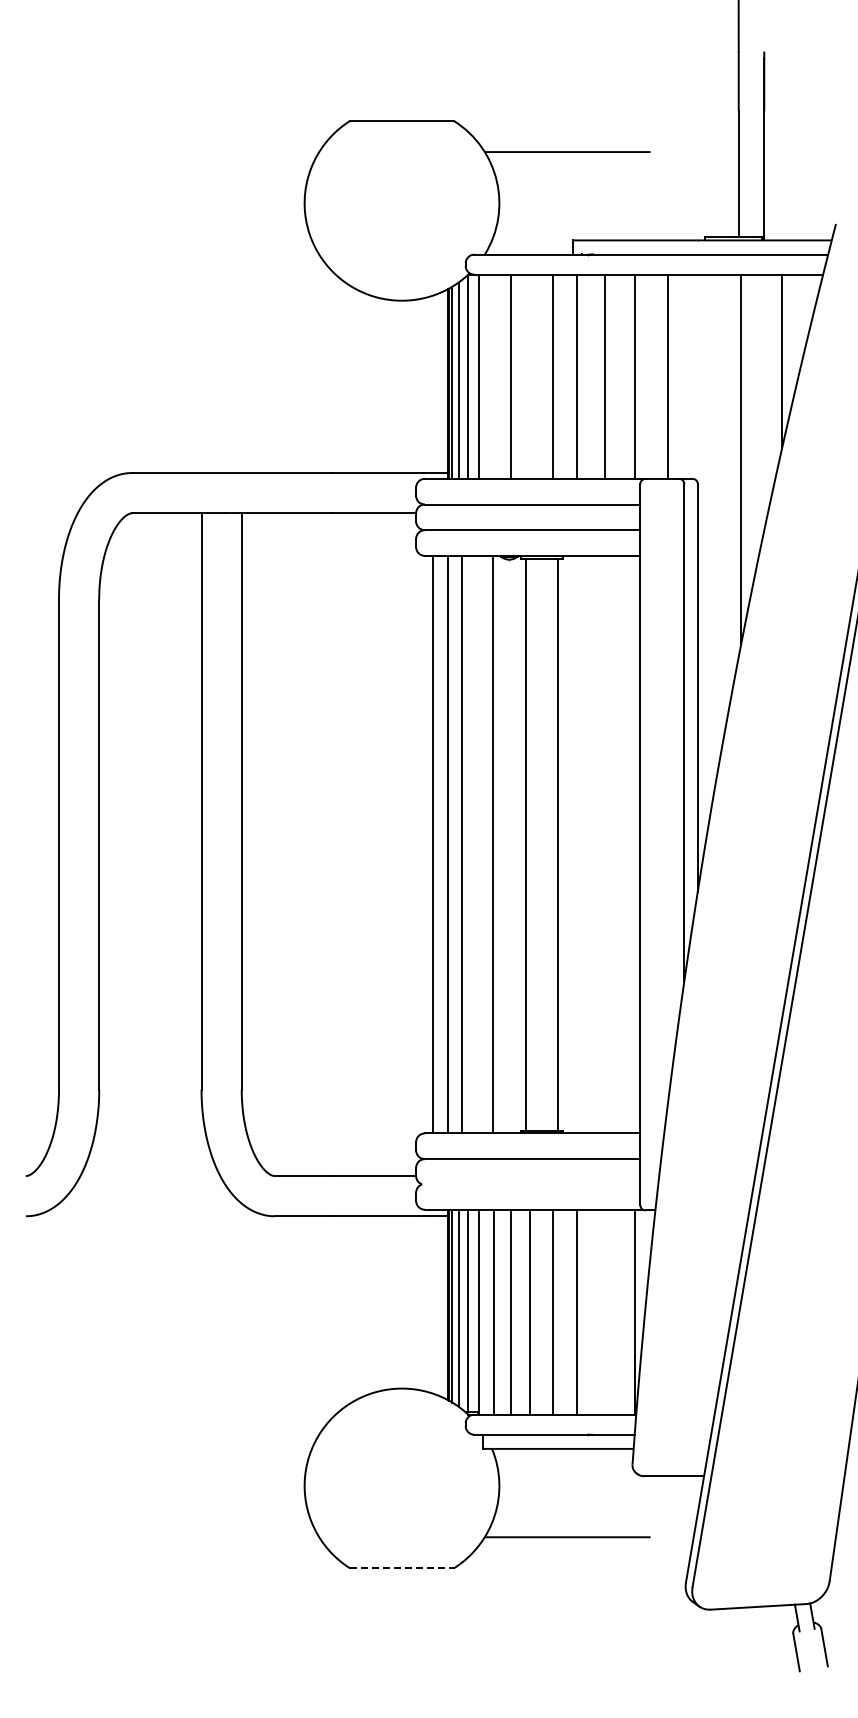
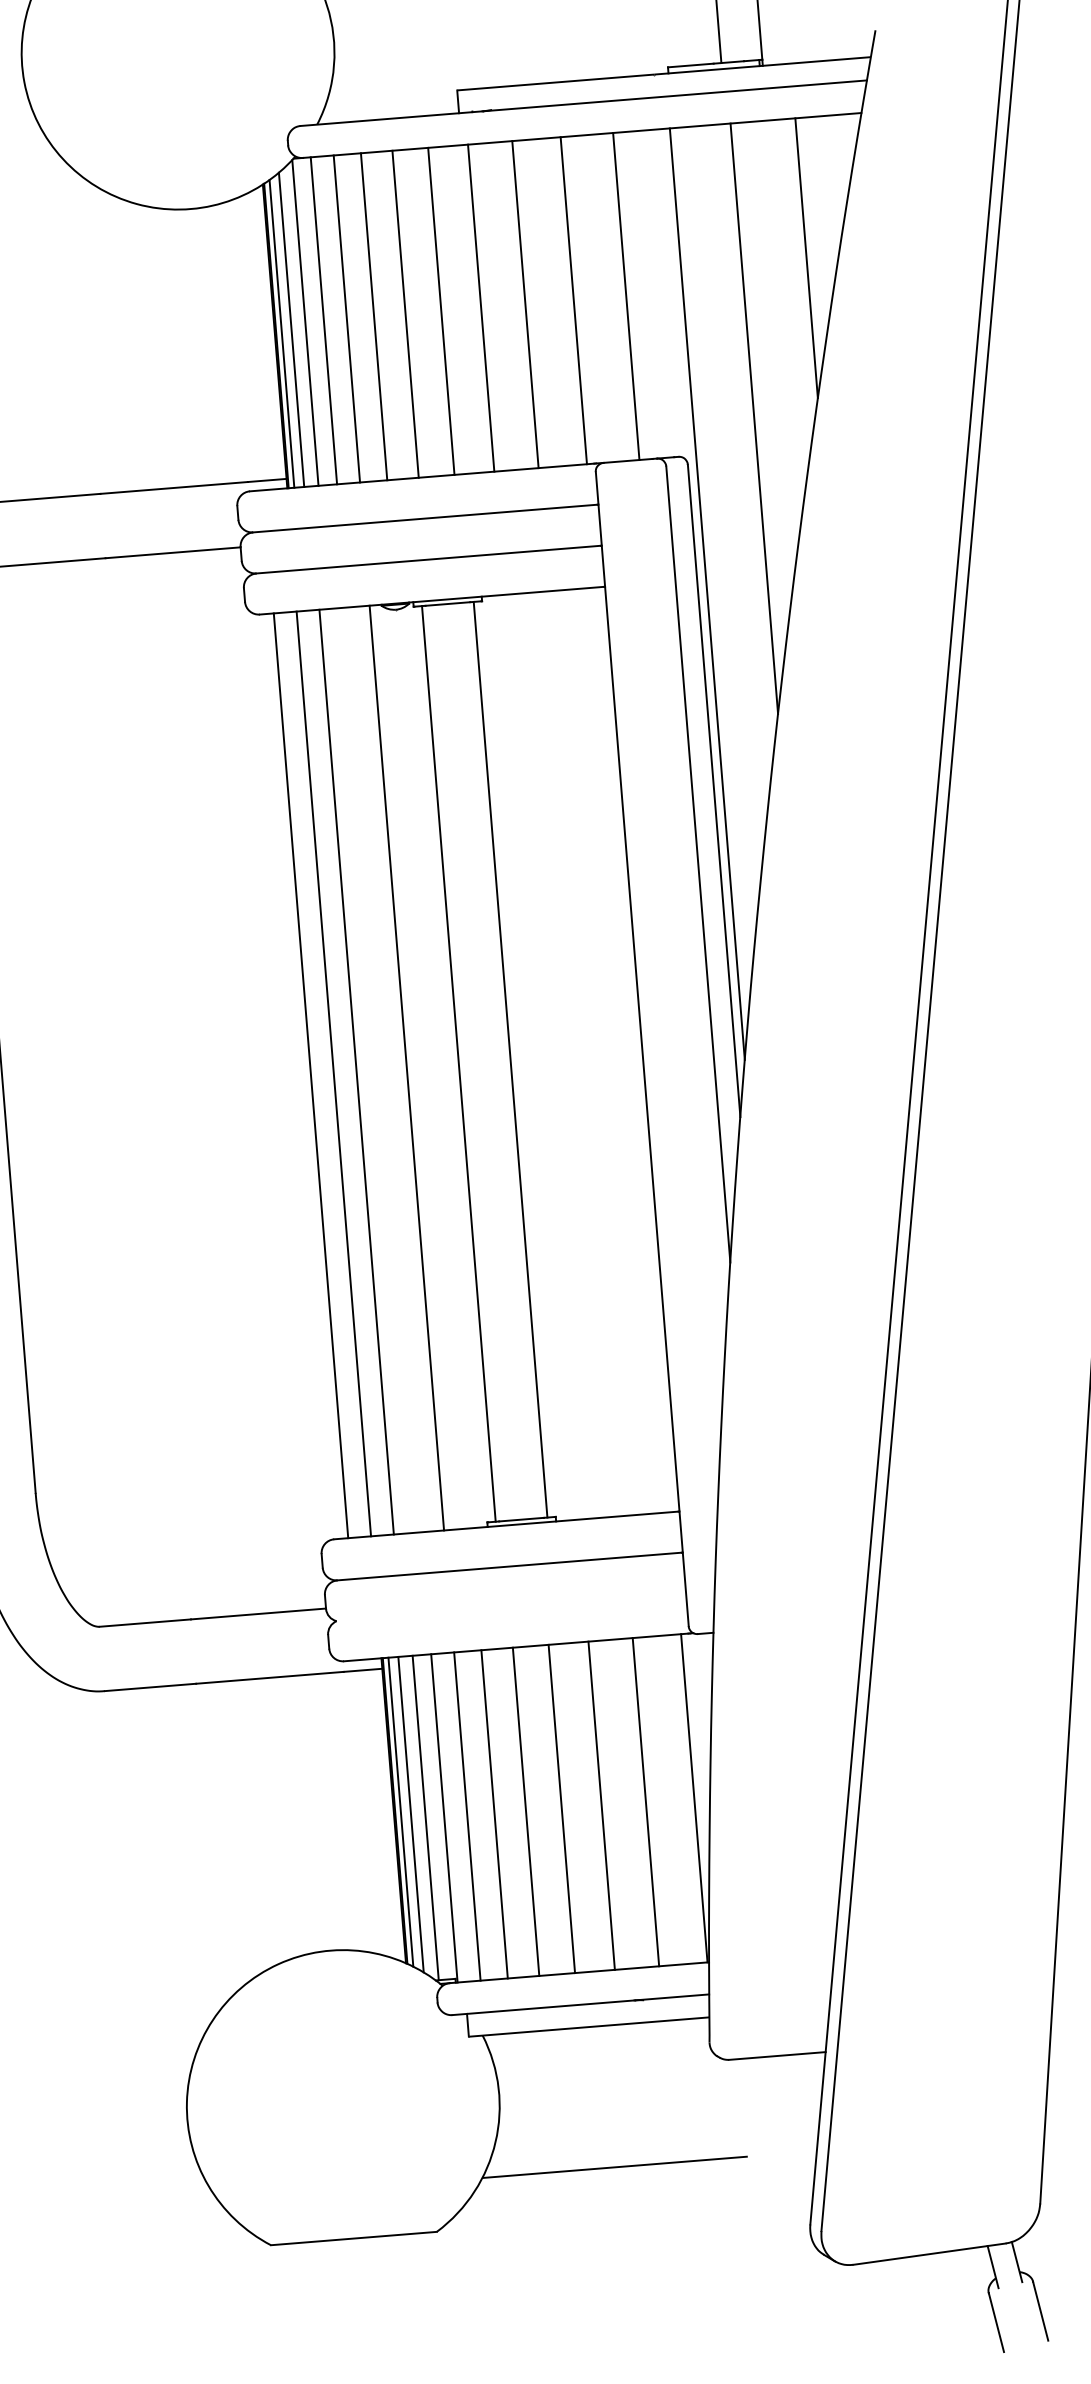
line: (493, 376) -> (346, 318), added
line: (530, 376) -> (406, 313), added
line: (703, 565) -> (707, 594), added
line: (605, 1311) -> (646, 1801), added
line: (402, 1568) -> (354, 2238), dashed -> solid

